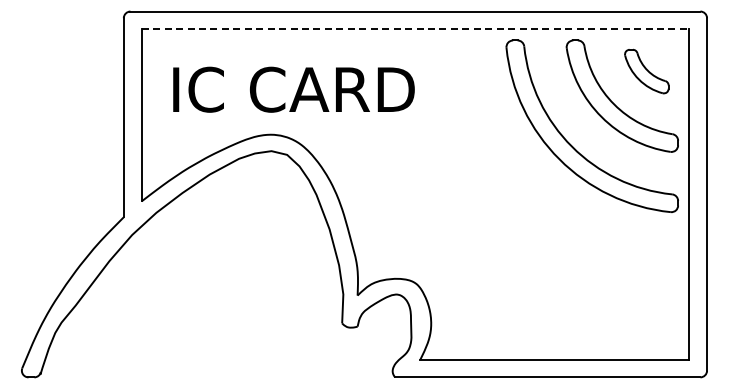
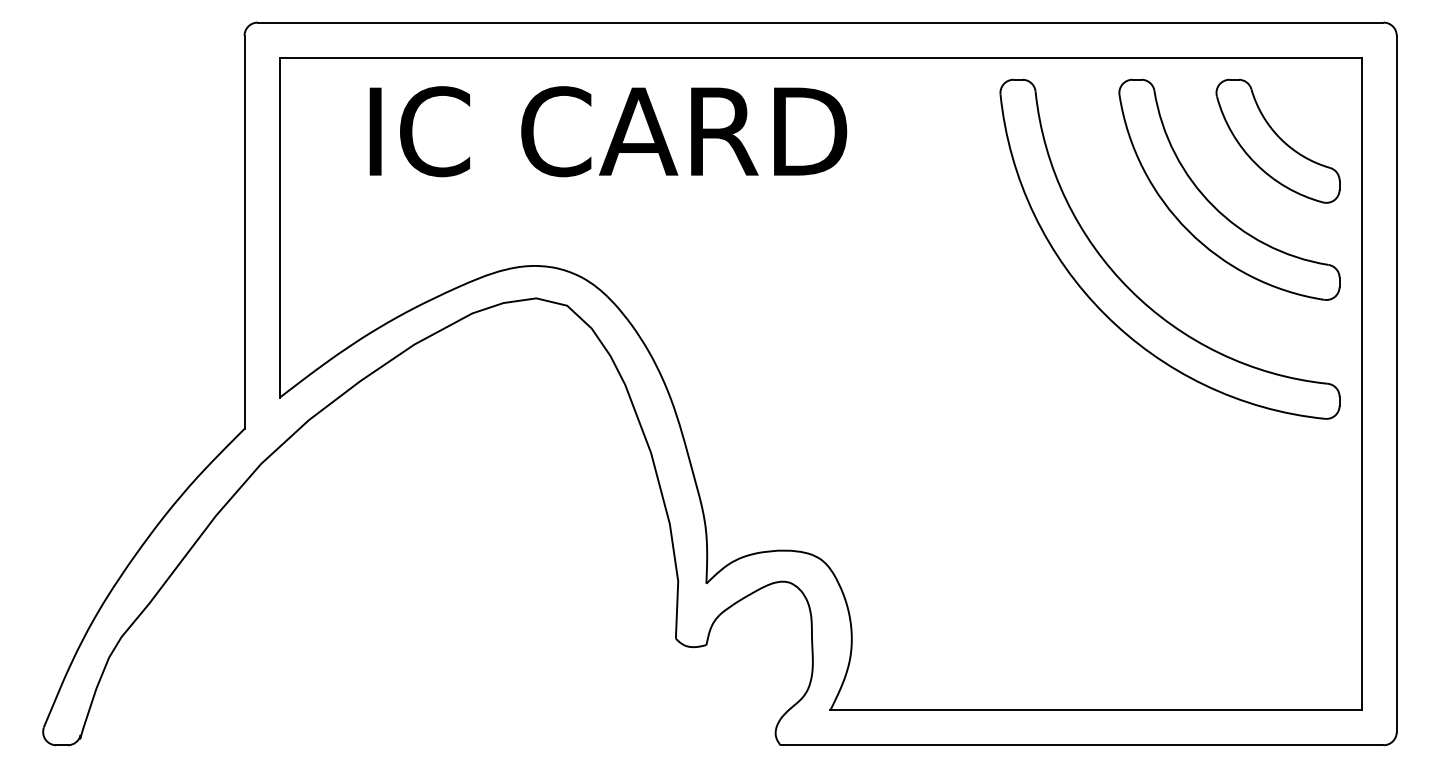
line: (415, 29) -> (820, 58), dashed -> solid
part: (646, 71) -> (1277, 141), size x1.43
text: (293, 89) -> (607, 131), moved

